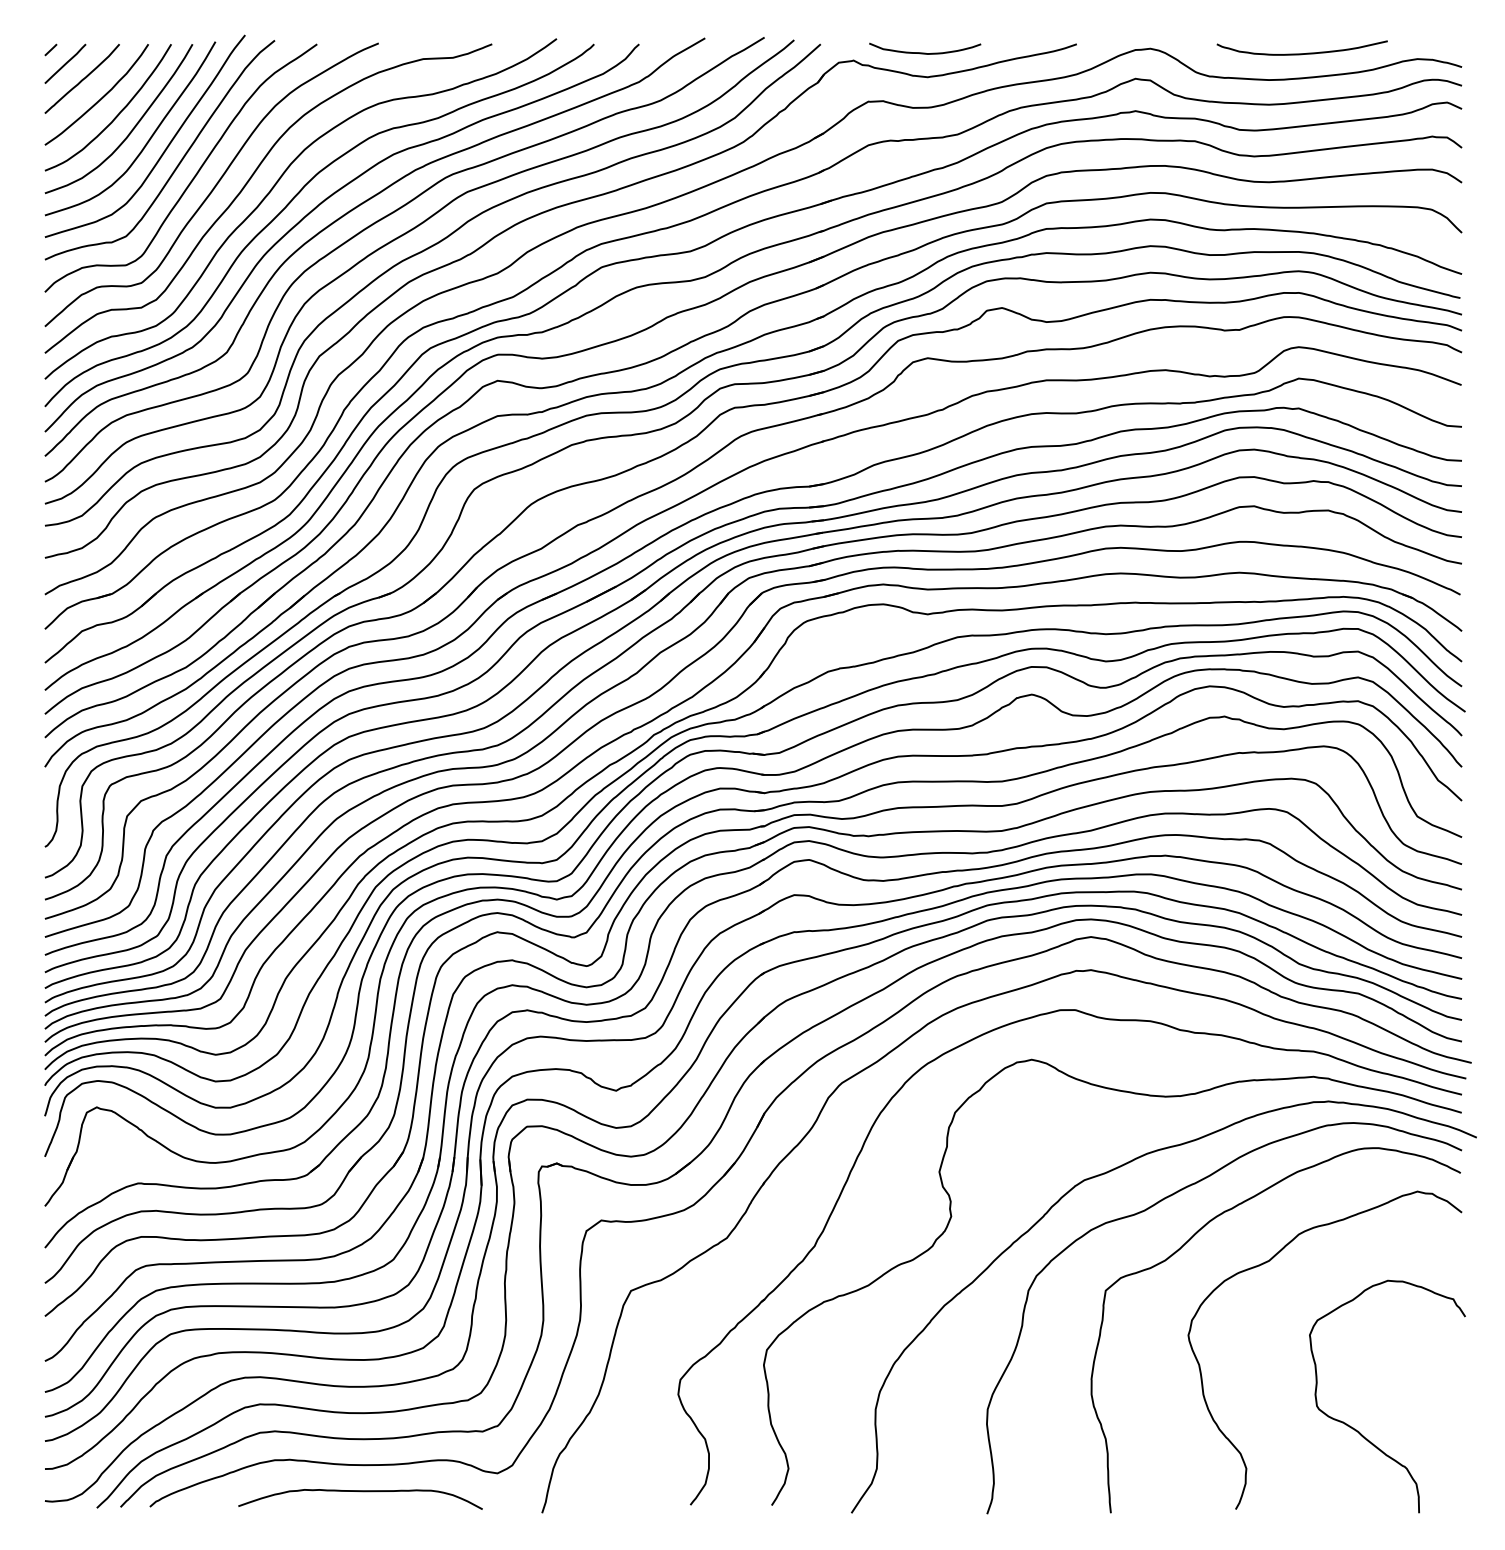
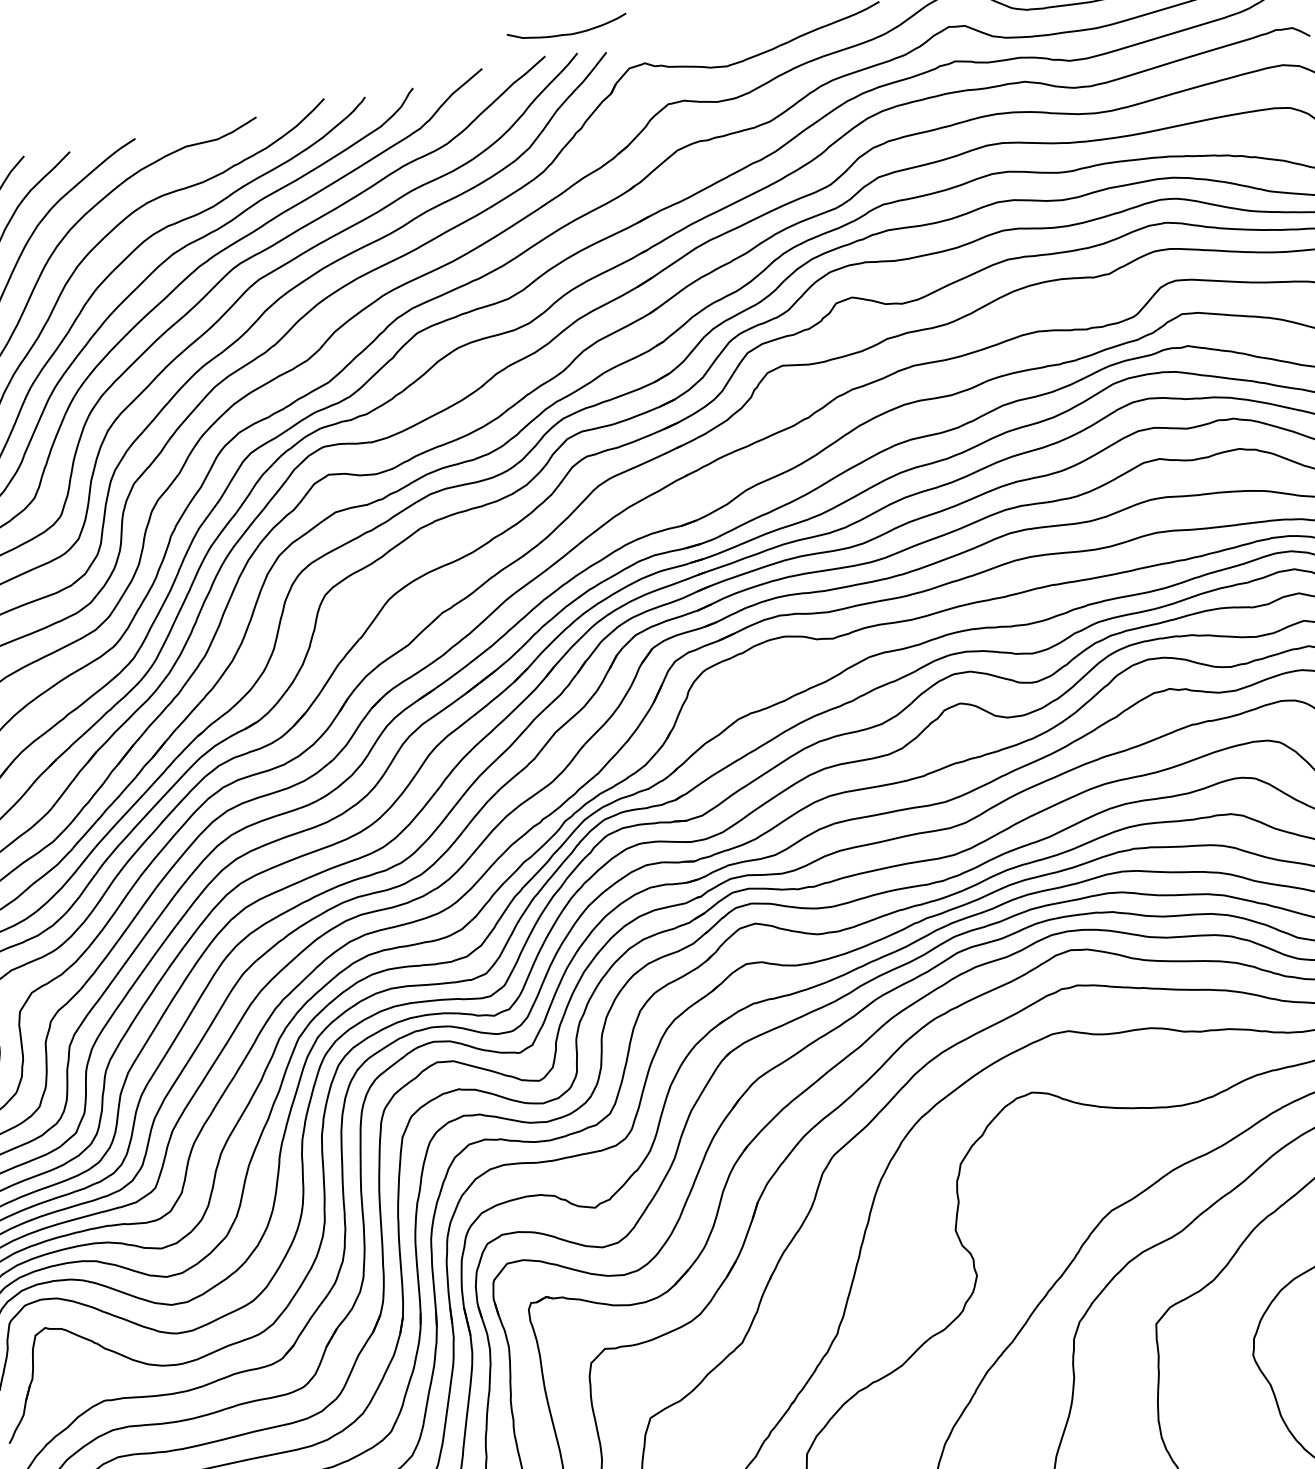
curve: (925, 52) -> (568, 33), moved

